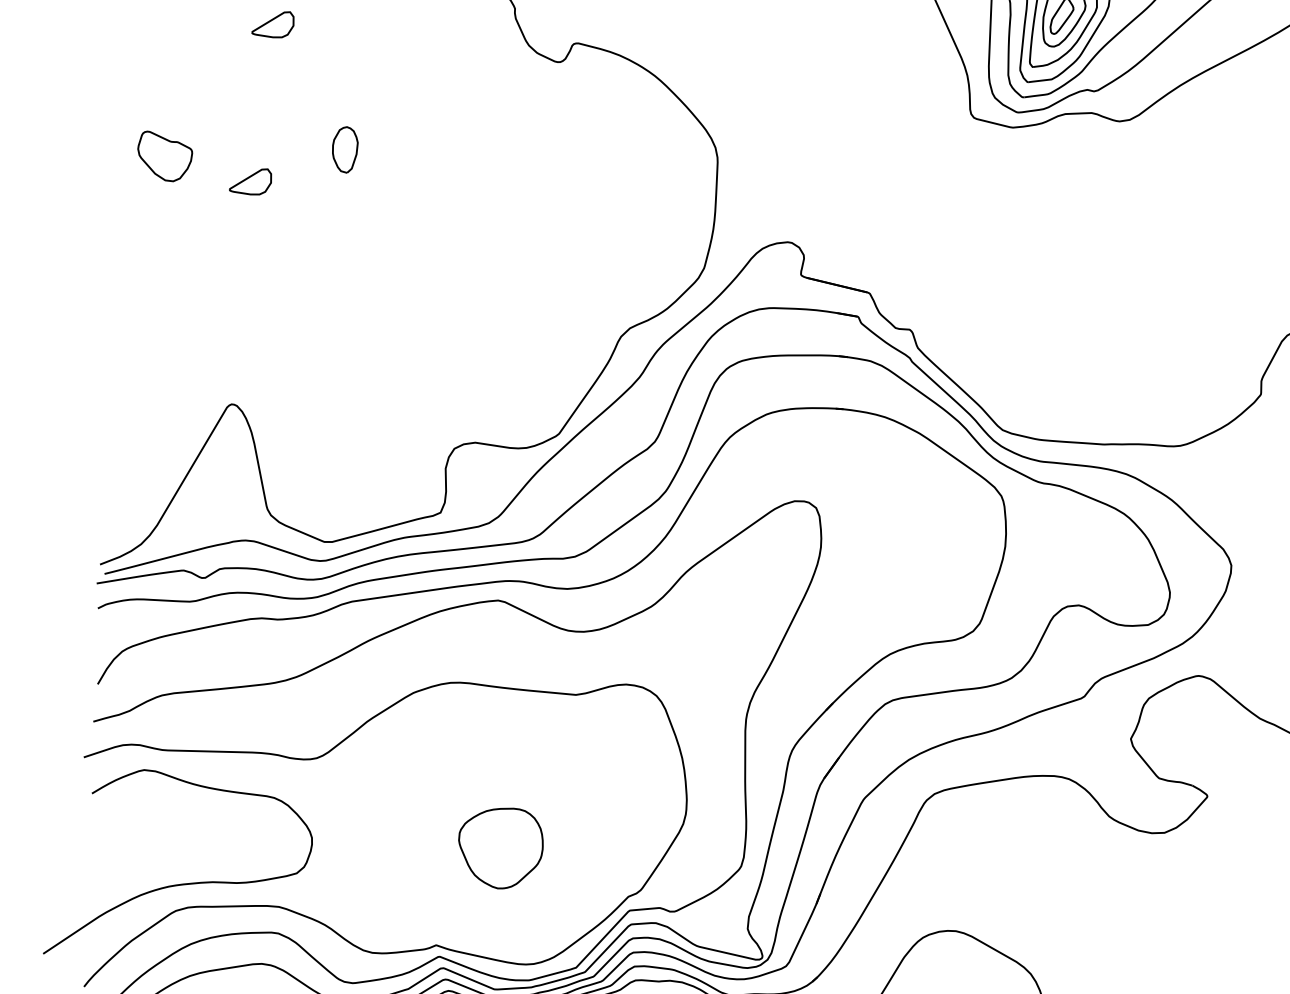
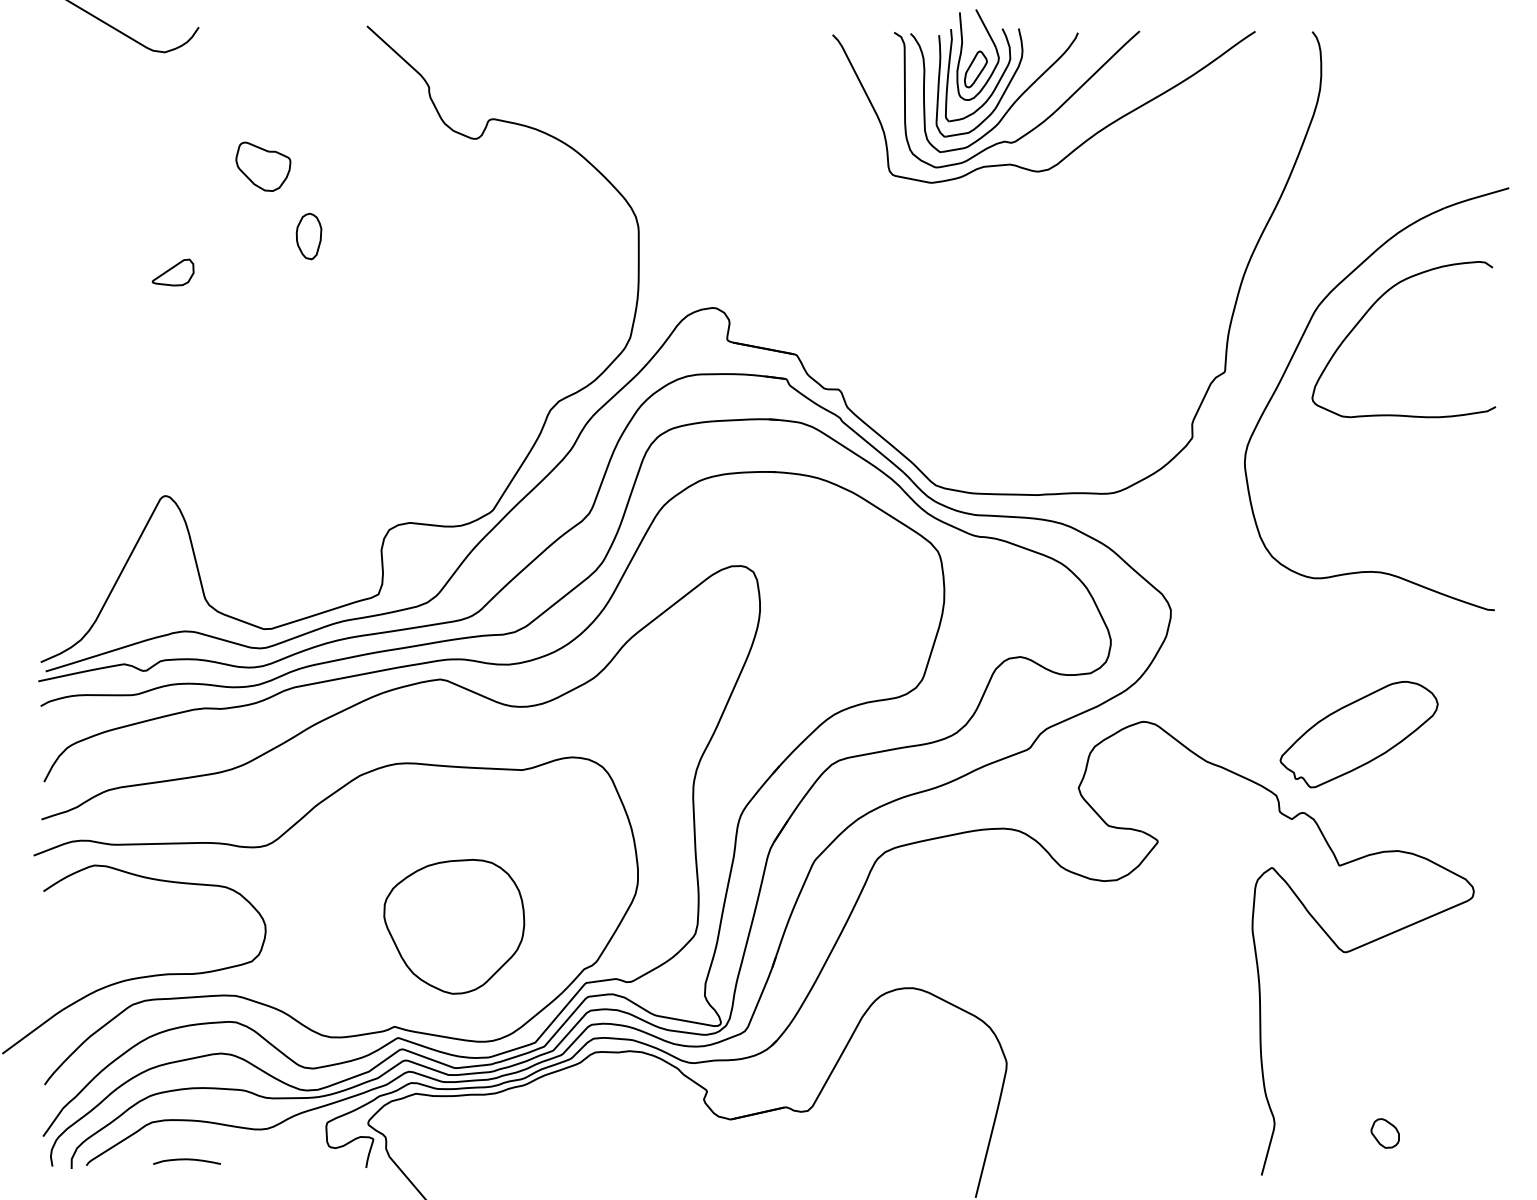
part: (272, 24) -> (187, 114), removed
part: (344, 149) -> (308, 236), moved
part: (165, 156) -> (263, 166), moved
part: (500, 847) -> (454, 926), size x1.67

